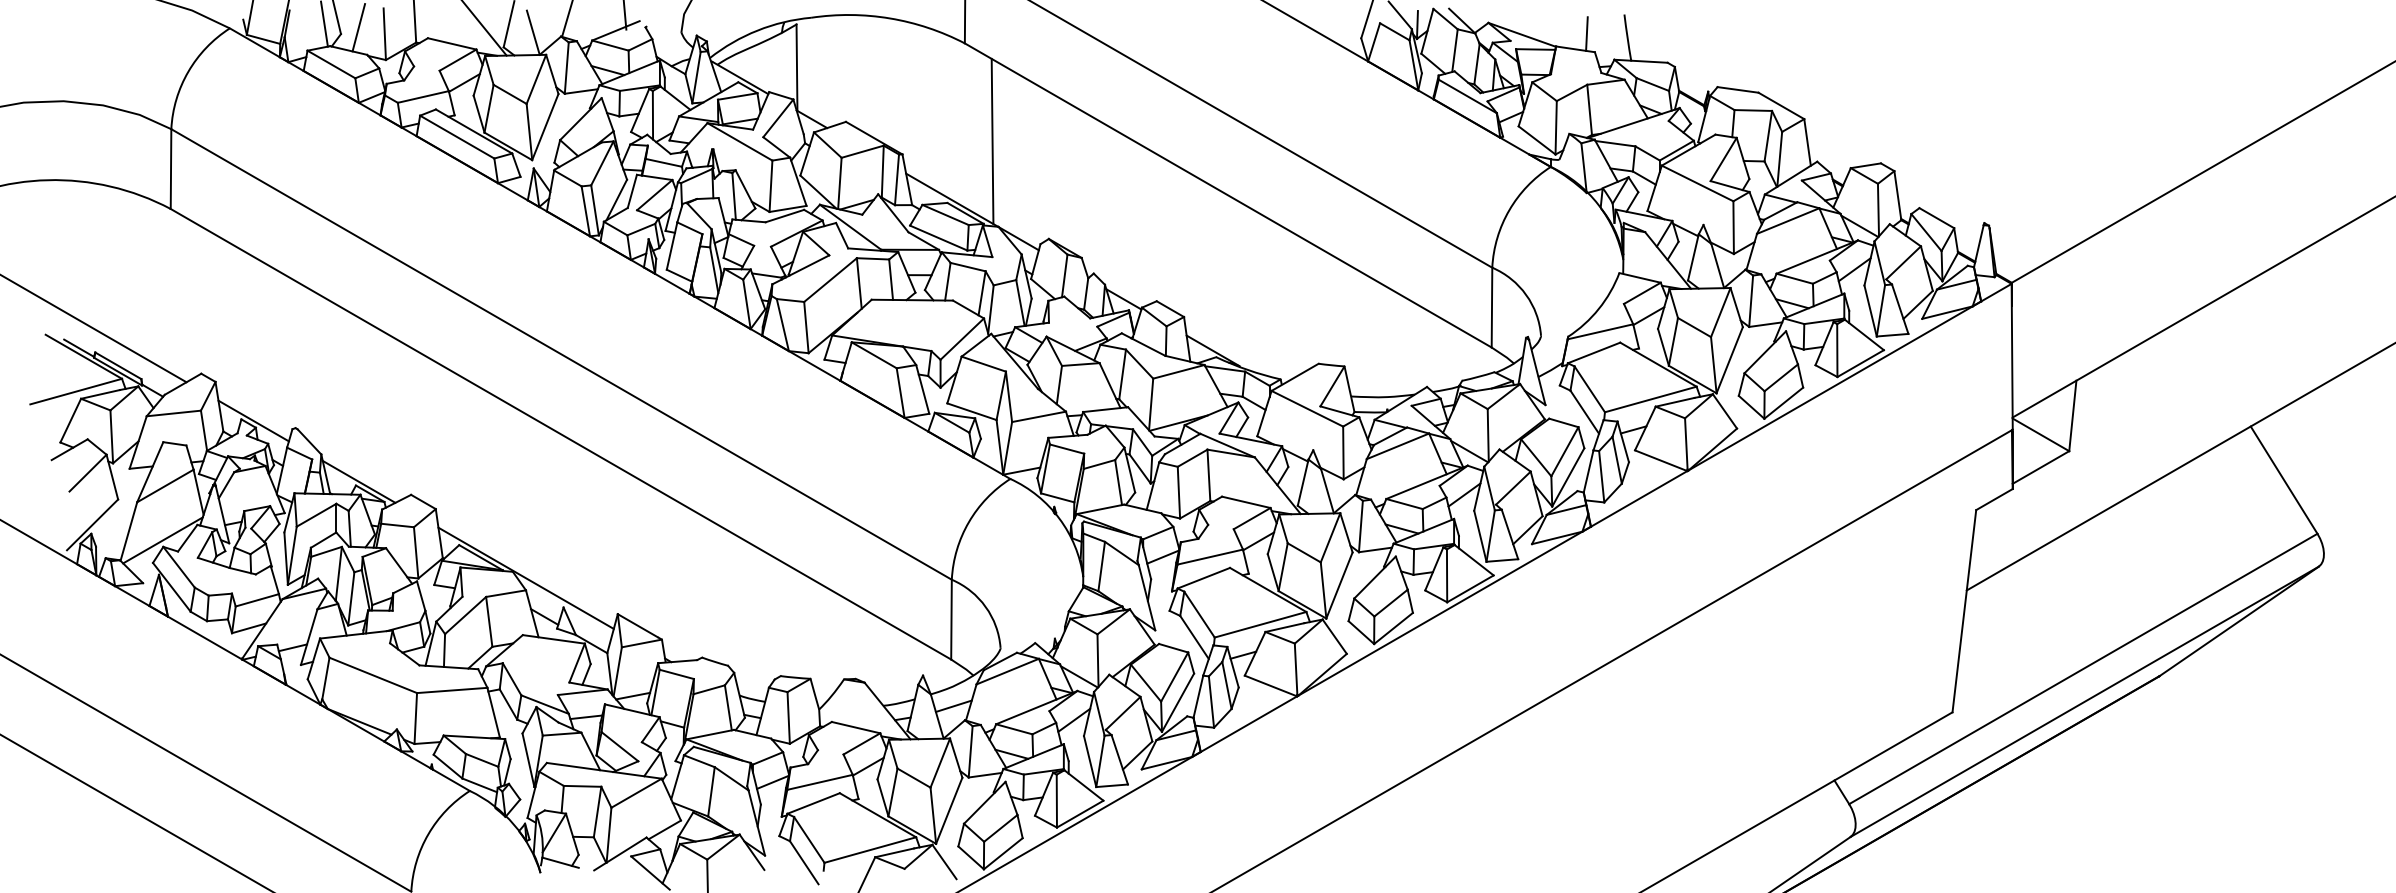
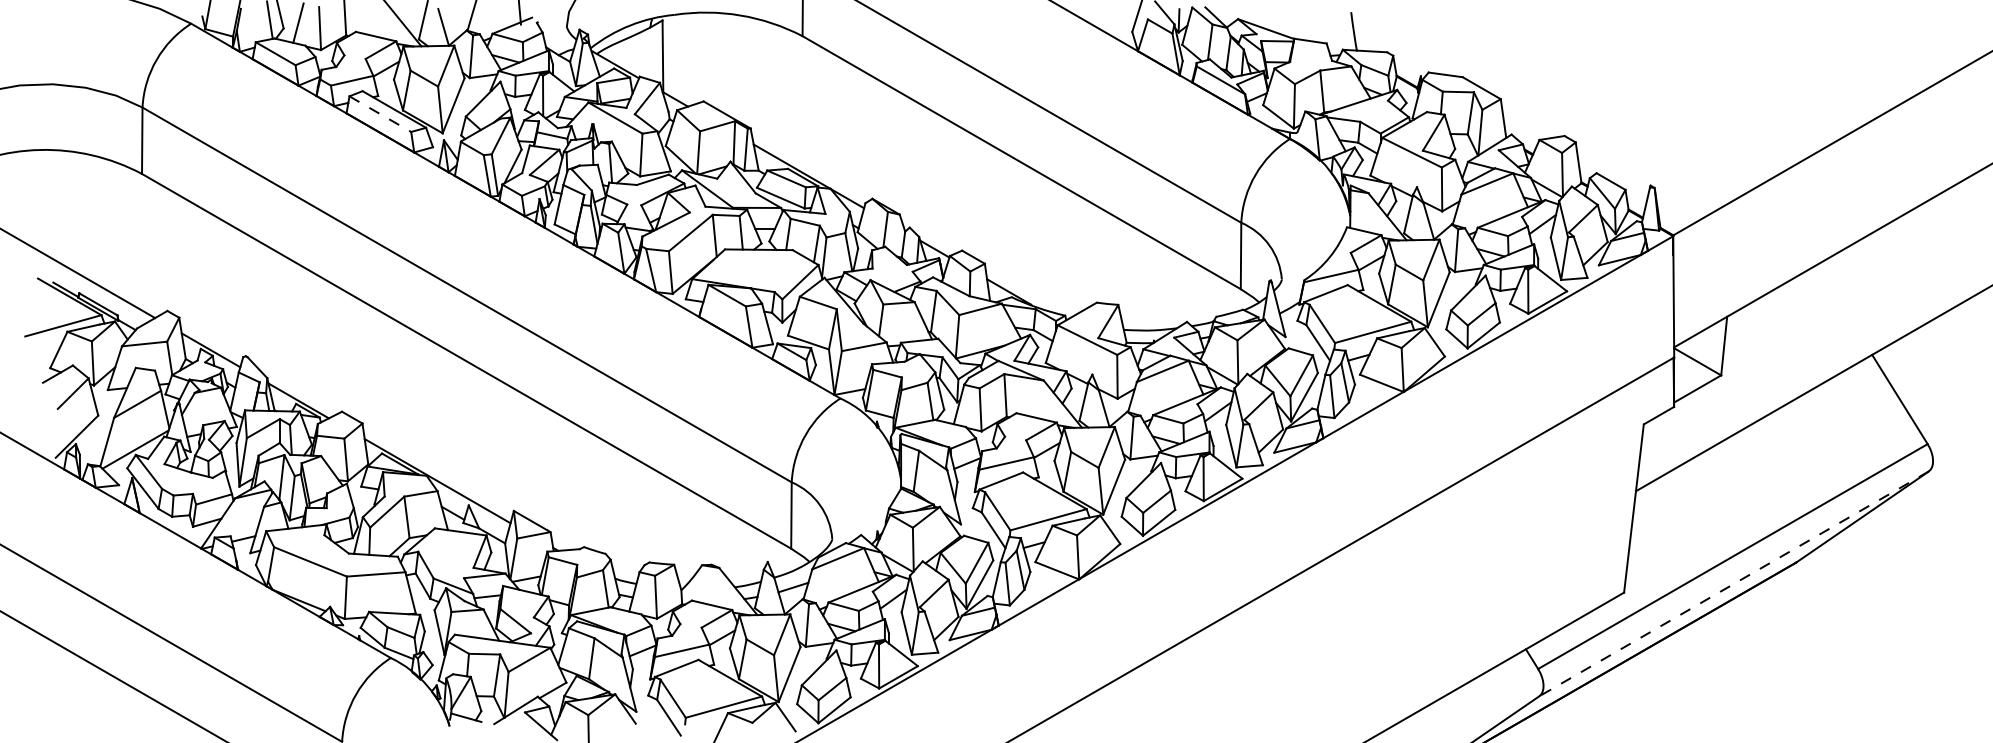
line: (1586, 33) -> (1319, 27), removed
line: (457, 137) -> (380, 114), solid -> dashed
line: (992, 141) -> (825, 117), removed
line: (2084, 702) -> (1733, 584), solid -> dashed

